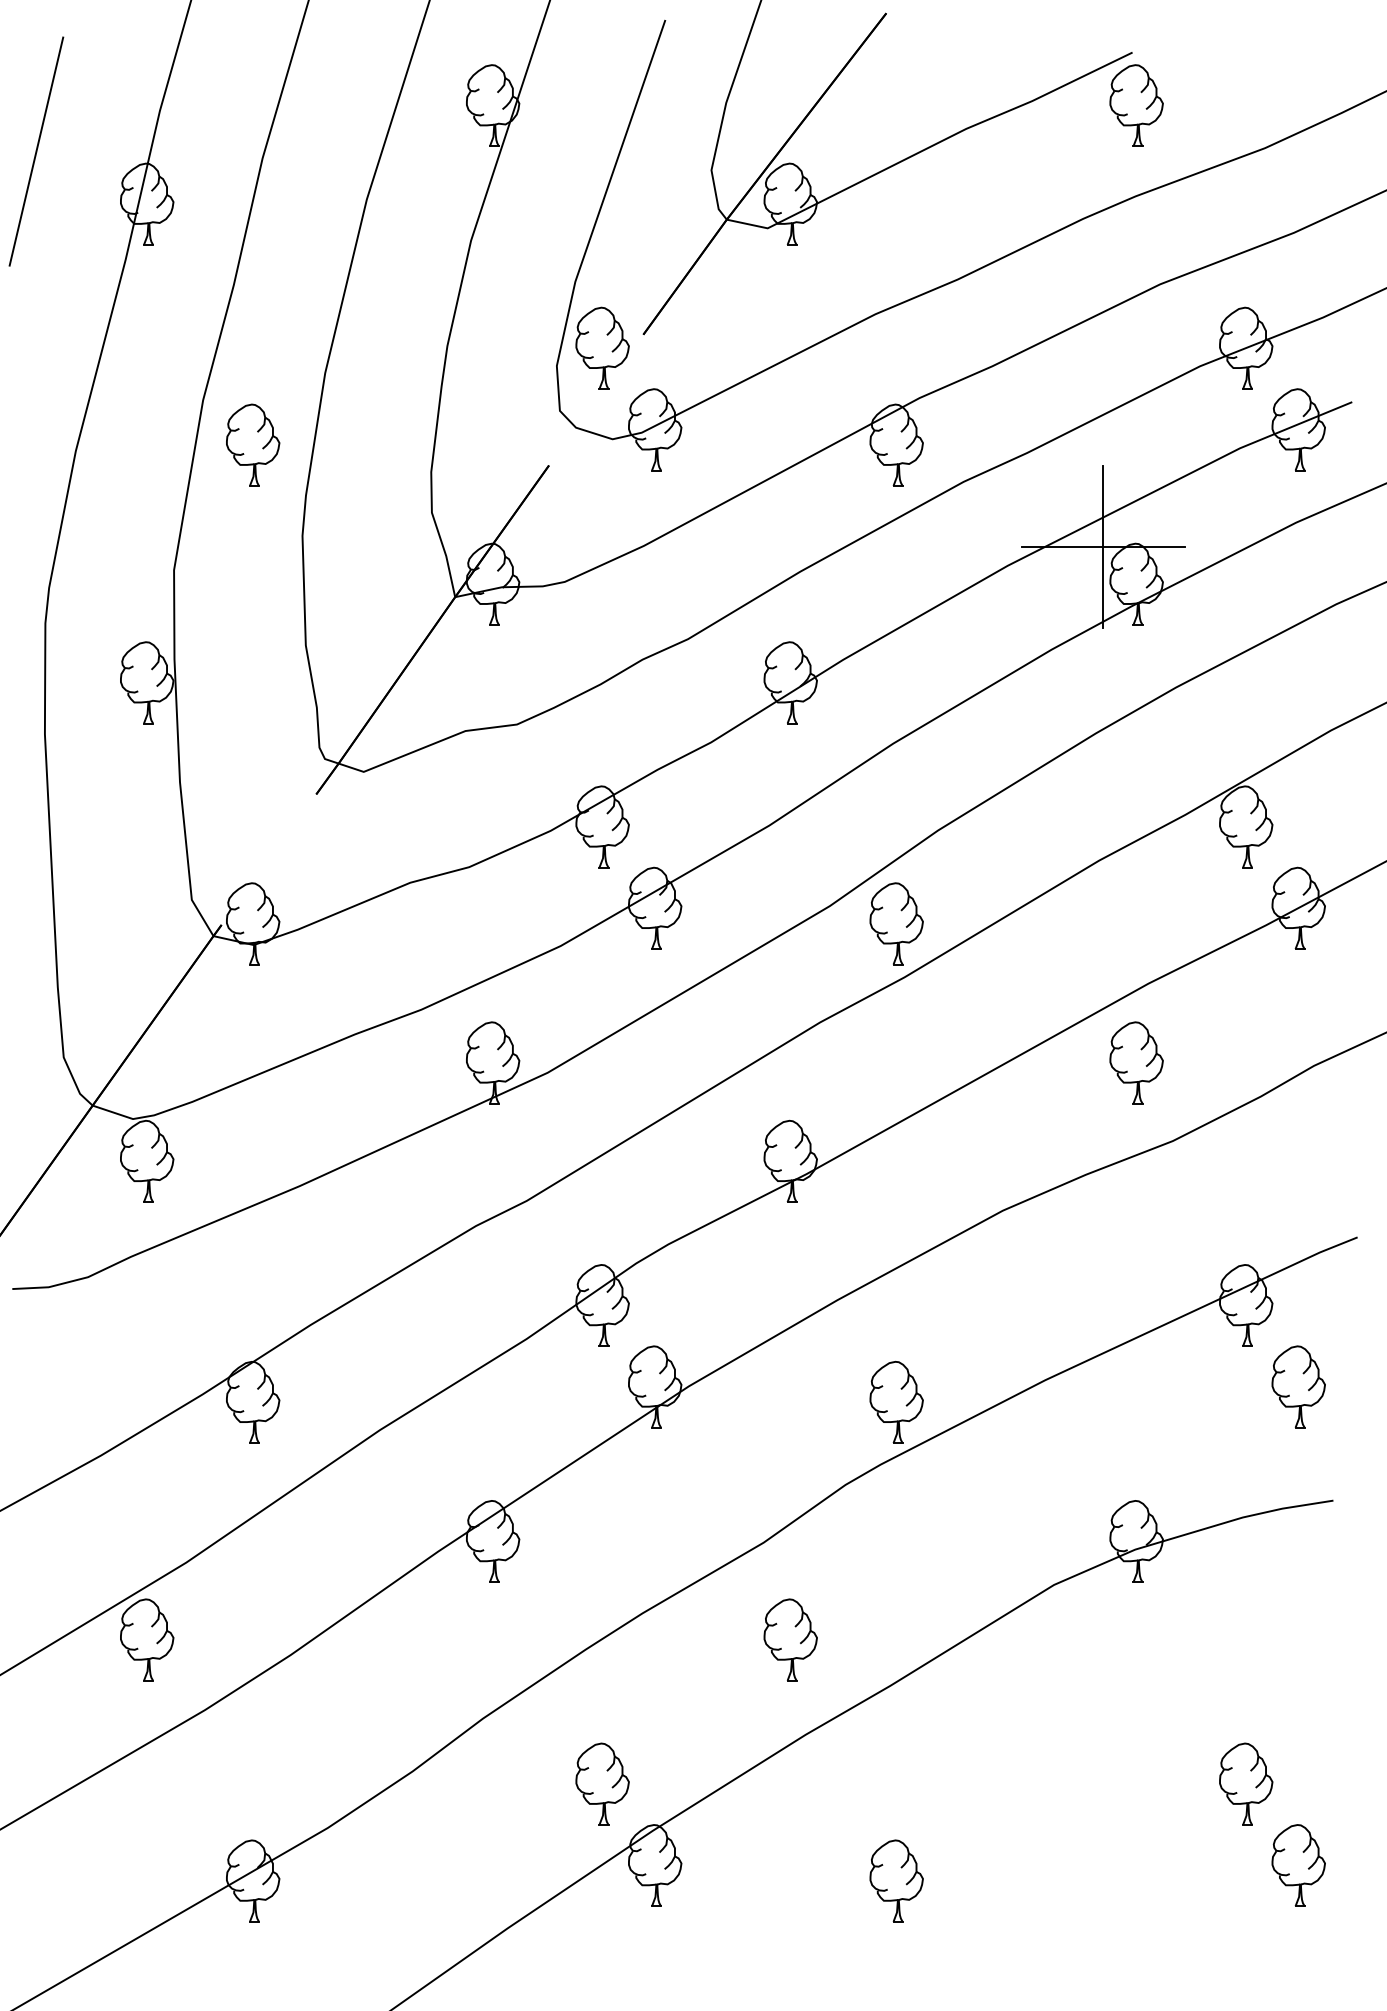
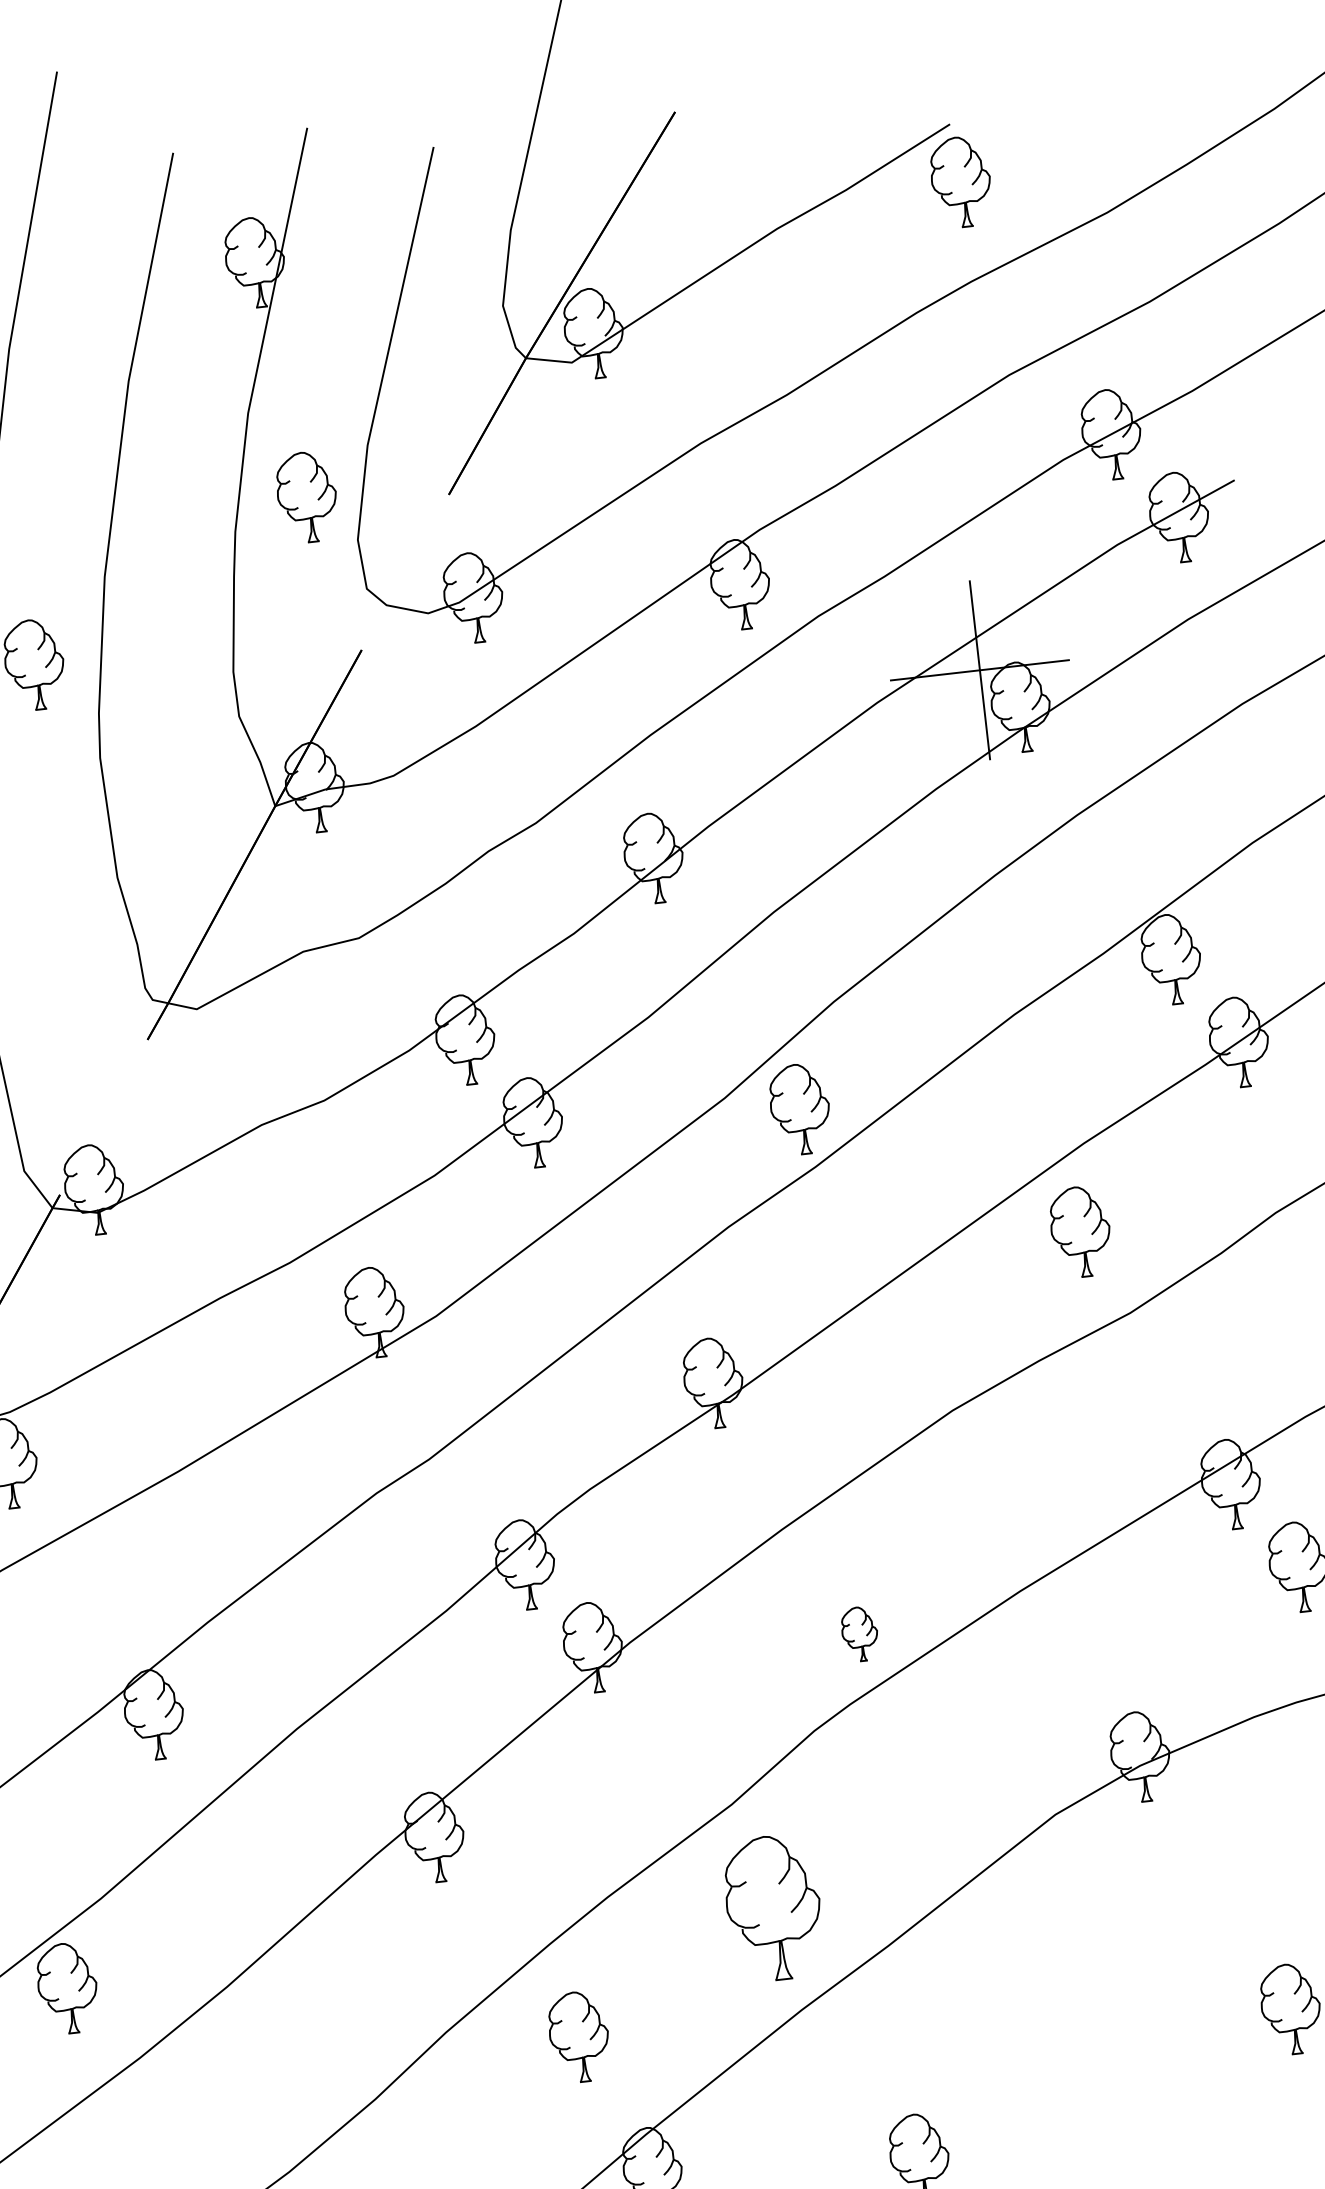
part: (602, 347) -> (306, 496), moved
part: (896, 1402) -> (859, 1634), size x0.6
part: (790, 1639) -> (773, 1907), size x1.6
part: (602, 1783) -> (579, 2036), moved

